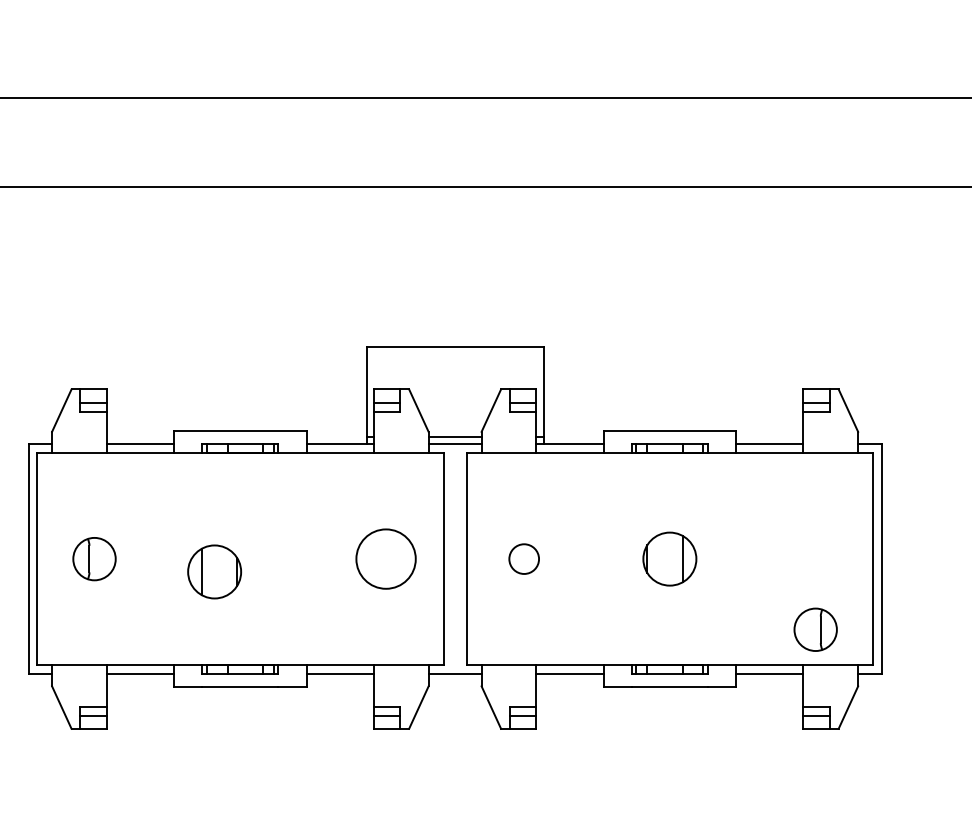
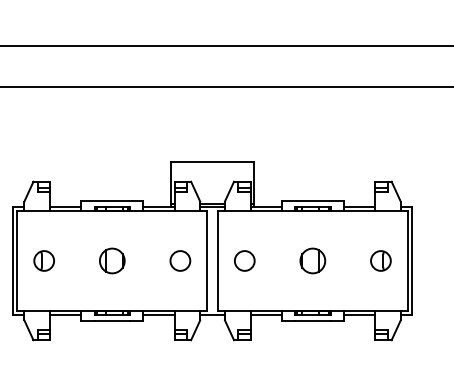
circle: (386, 558) -> (180, 260), size x0.71
circle: (523, 558) -> (244, 260), size x1.43
part: (215, 570) -> (112, 260), moved
part: (814, 628) -> (380, 260), moved

